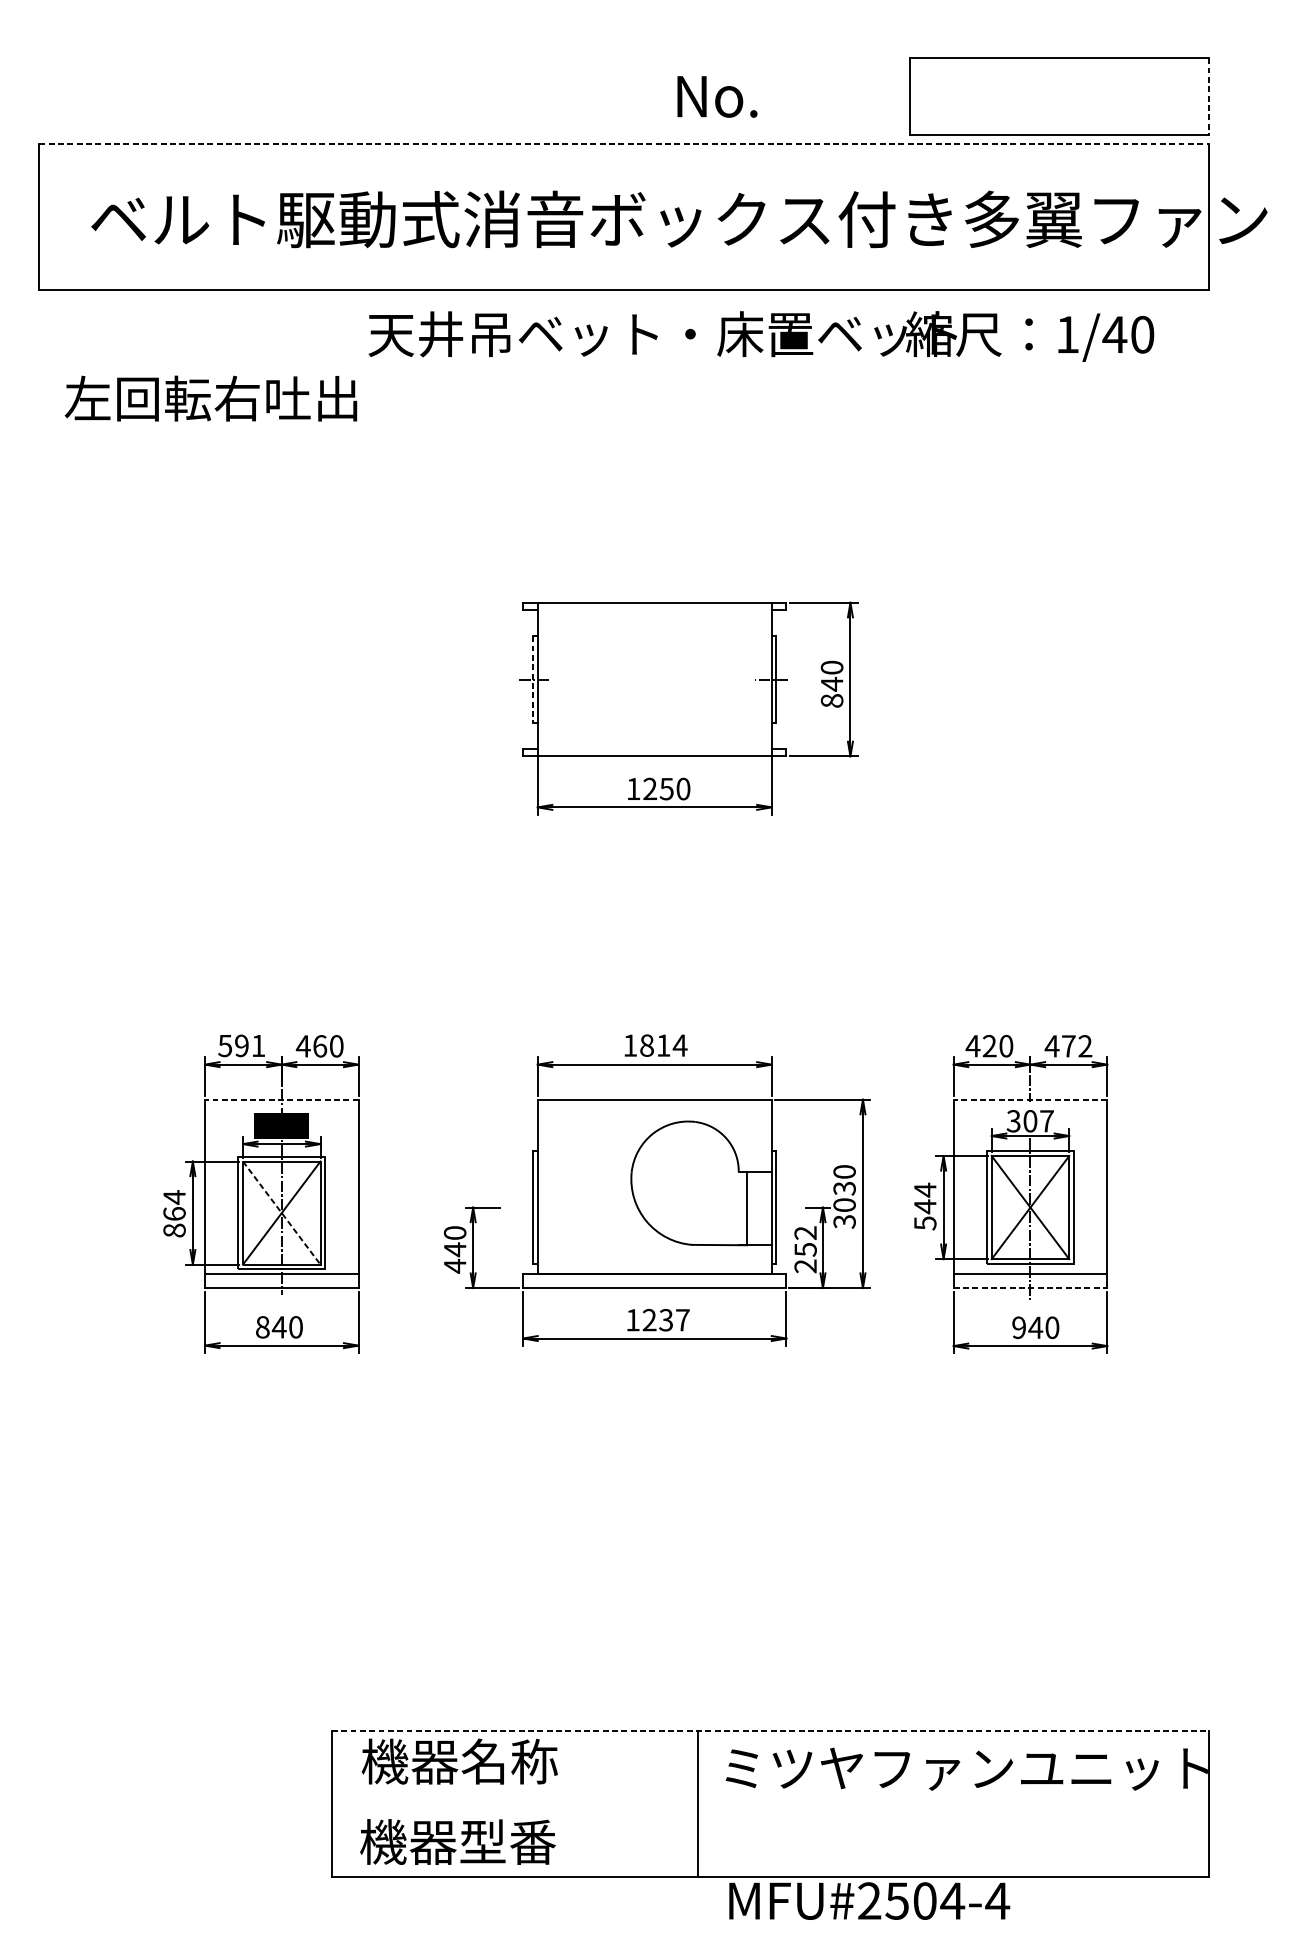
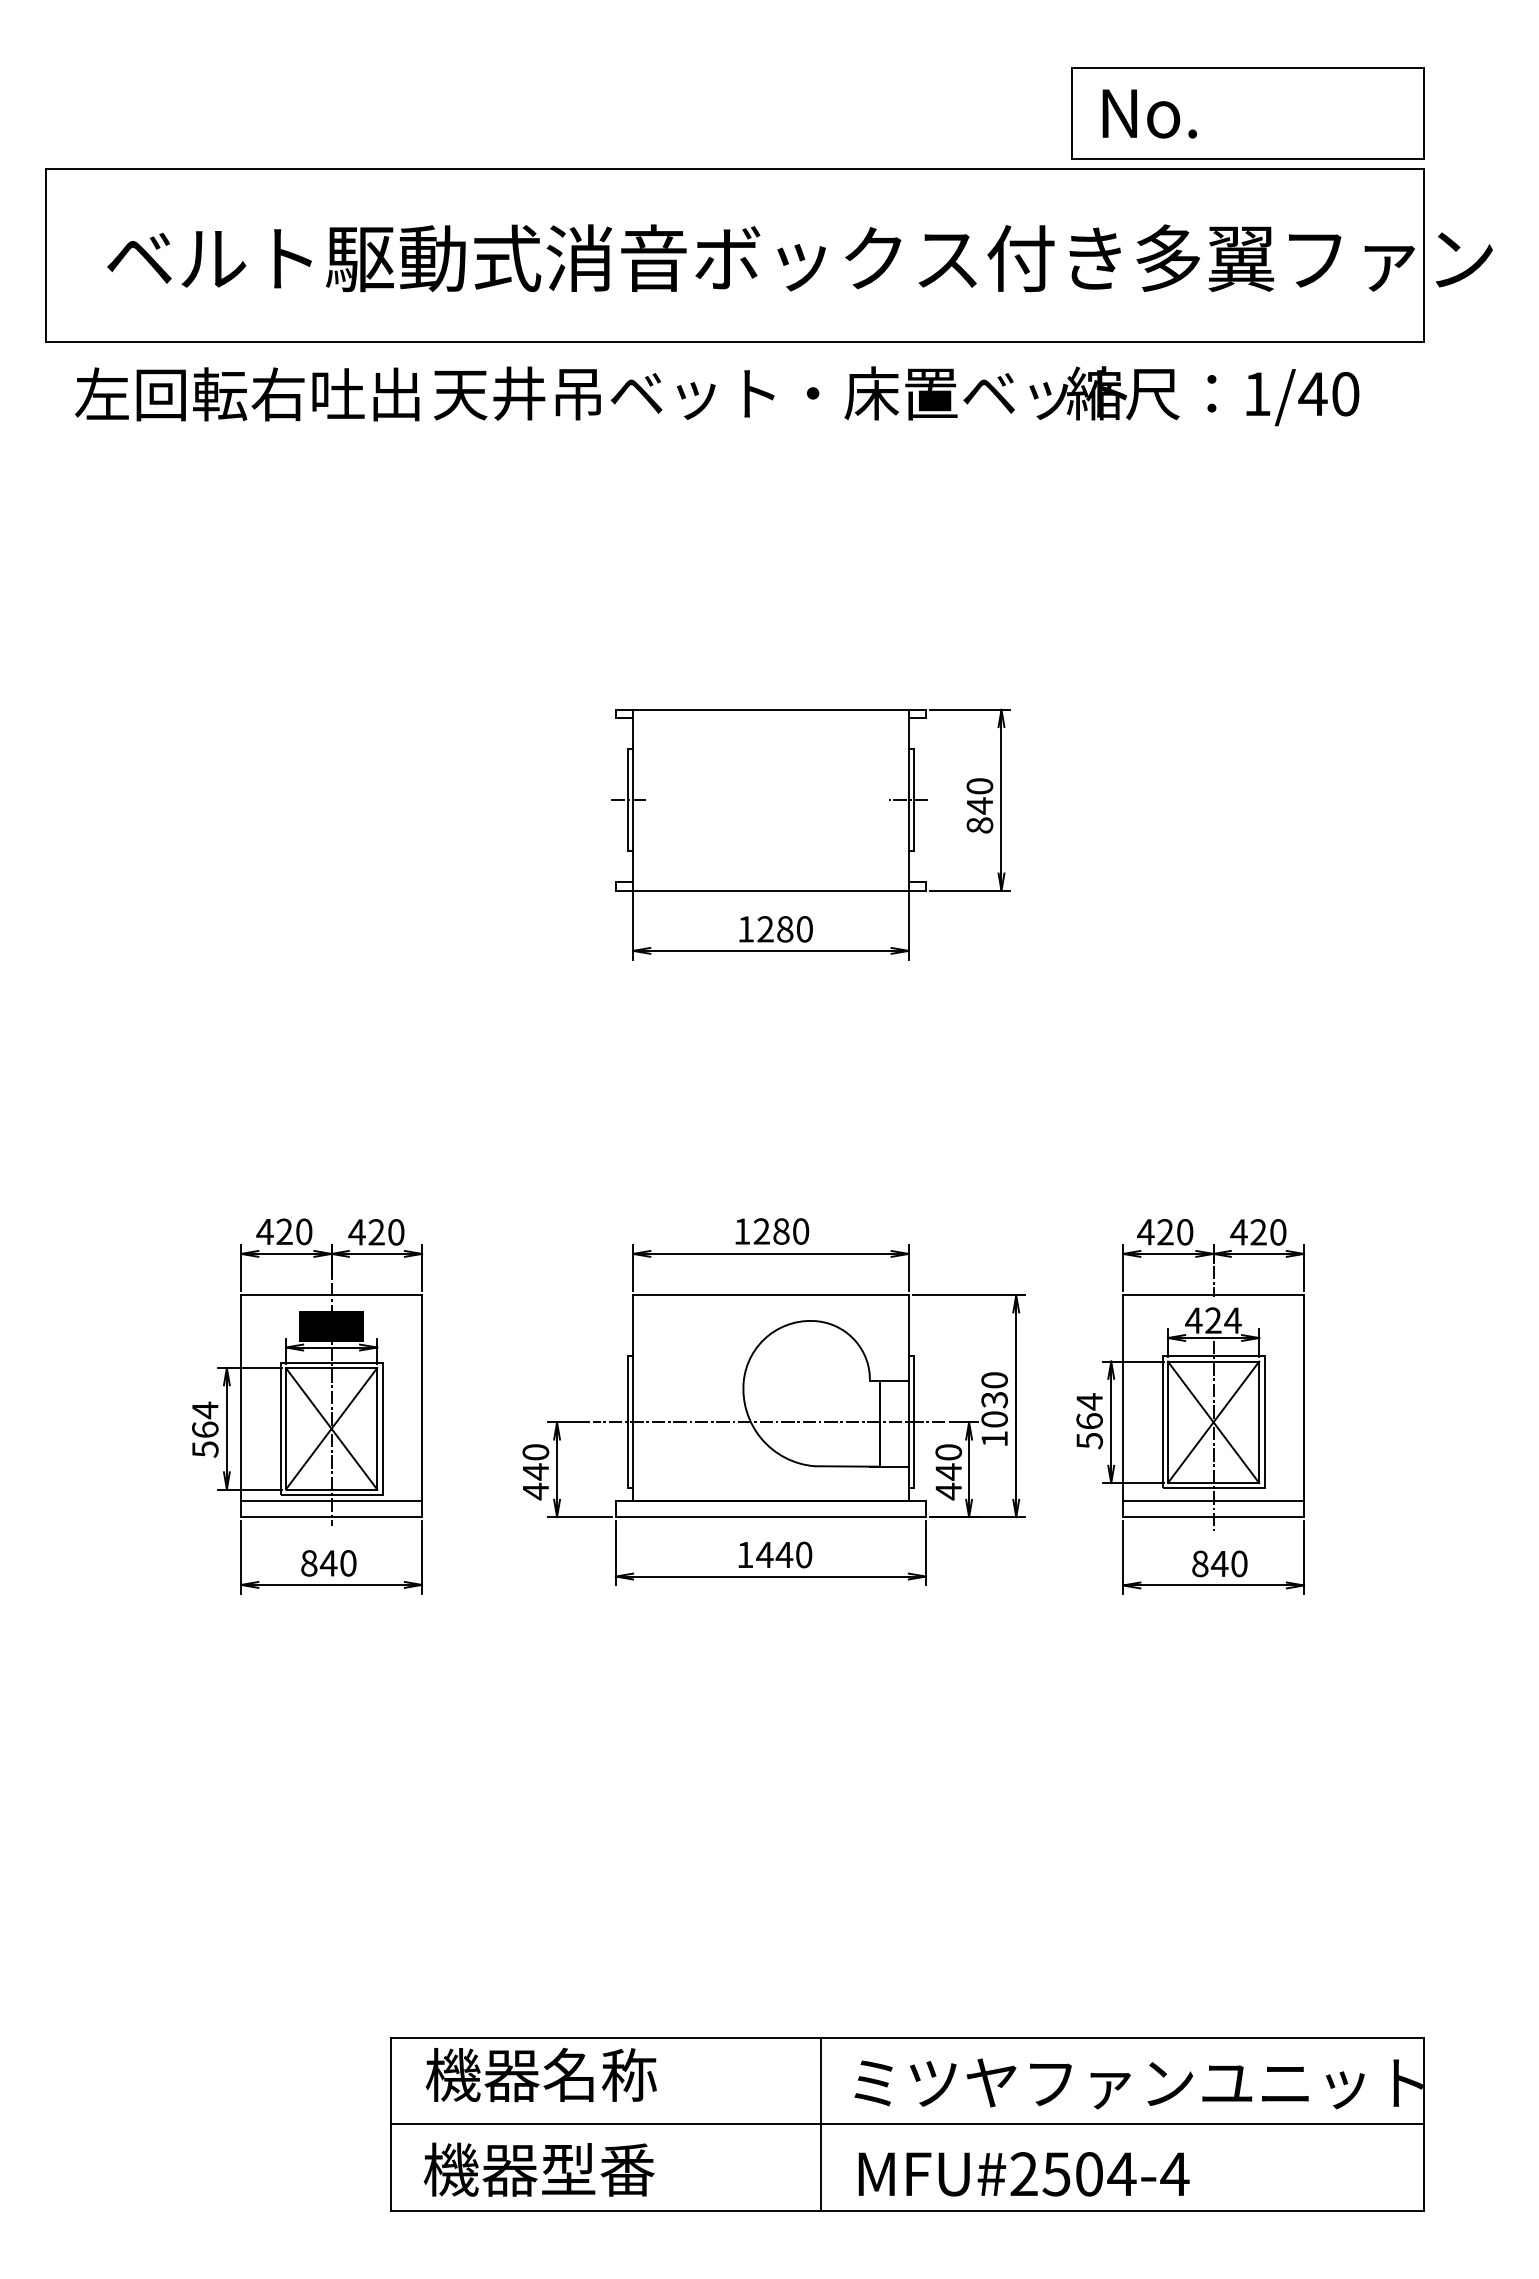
text: (717, 96) -> (1149, 113), moved
line: (1209, 97) -> (1424, 114), dashed -> solid
line: (624, 144) -> (735, 169), dashed -> solid
text: (211, 398) -> (247, 394), moved
line: (532, 679) -> (627, 800), dashed -> solid
text: (666, 789) -> (784, 929), 1250 -> 1280
text: (241, 1045) -> (284, 1231), 591 -> 420
text: (663, 1045) -> (781, 1231), 1814 -> 1280
text: (319, 1046) -> (376, 1232), 460 -> 420
text: (1077, 1046) -> (1268, 1232), 472 -> 420
line: (281, 1099) -> (331, 1295), dashed -> solid
line: (1030, 1099) -> (1213, 1295), dashed -> solid
text: (1030, 1121) -> (1213, 1320), 307 -> 424
text: (925, 1206) -> (1089, 1421), 544 -> 564
line: (652, 1207) -> (768, 1422), added
line: (281, 1212) -> (331, 1428), dashed -> solid
text: (844, 1222) -> (994, 1439), 3030 -> 1030
text: (174, 1230) -> (205, 1449), 864 -> 564
text: (805, 1250) -> (948, 1472), 252 -> 440
line: (1031, 1288) -> (1214, 1517), dashed -> solid
text: (666, 1319) -> (784, 1554), 1237 -> 1440
text: (1019, 1327) -> (1200, 1563), 940 -> 840
line: (770, 1730) -> (907, 2038), dashed -> solid
line: (770, 1803) -> (907, 2124), added
text: (869, 1901) -> (1023, 2174), moved

